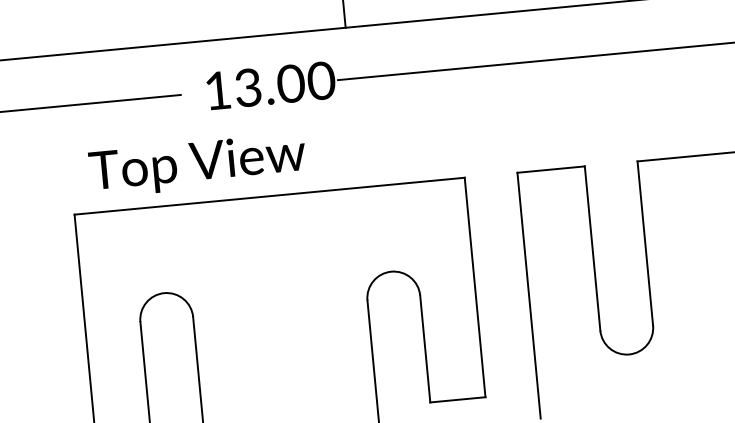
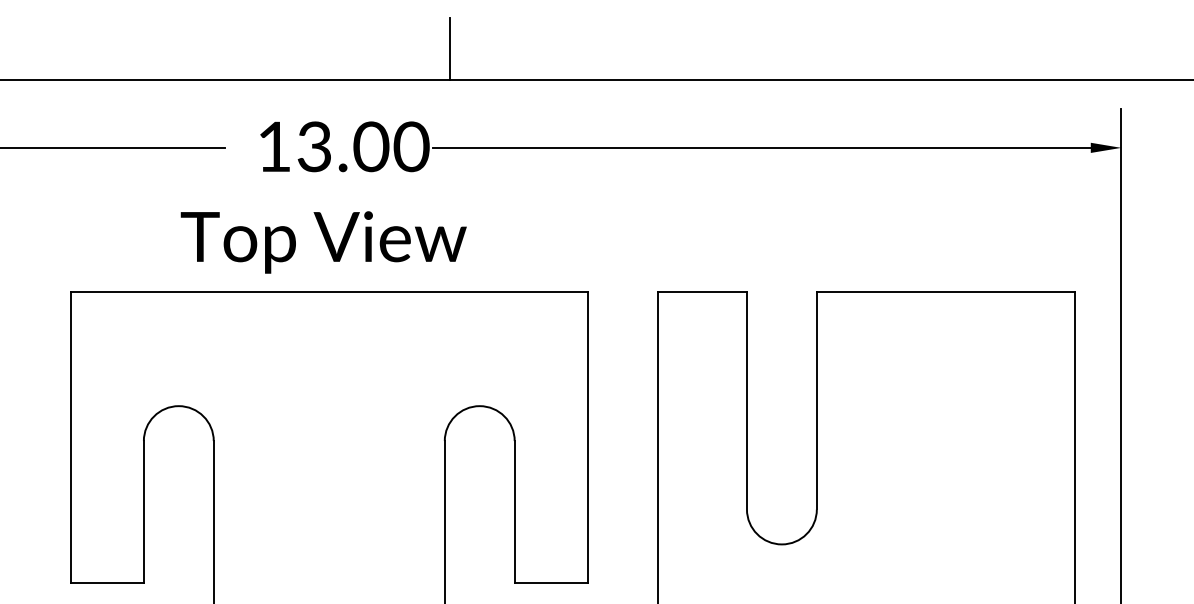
text: (197, 165) -> (323, 242), moved

